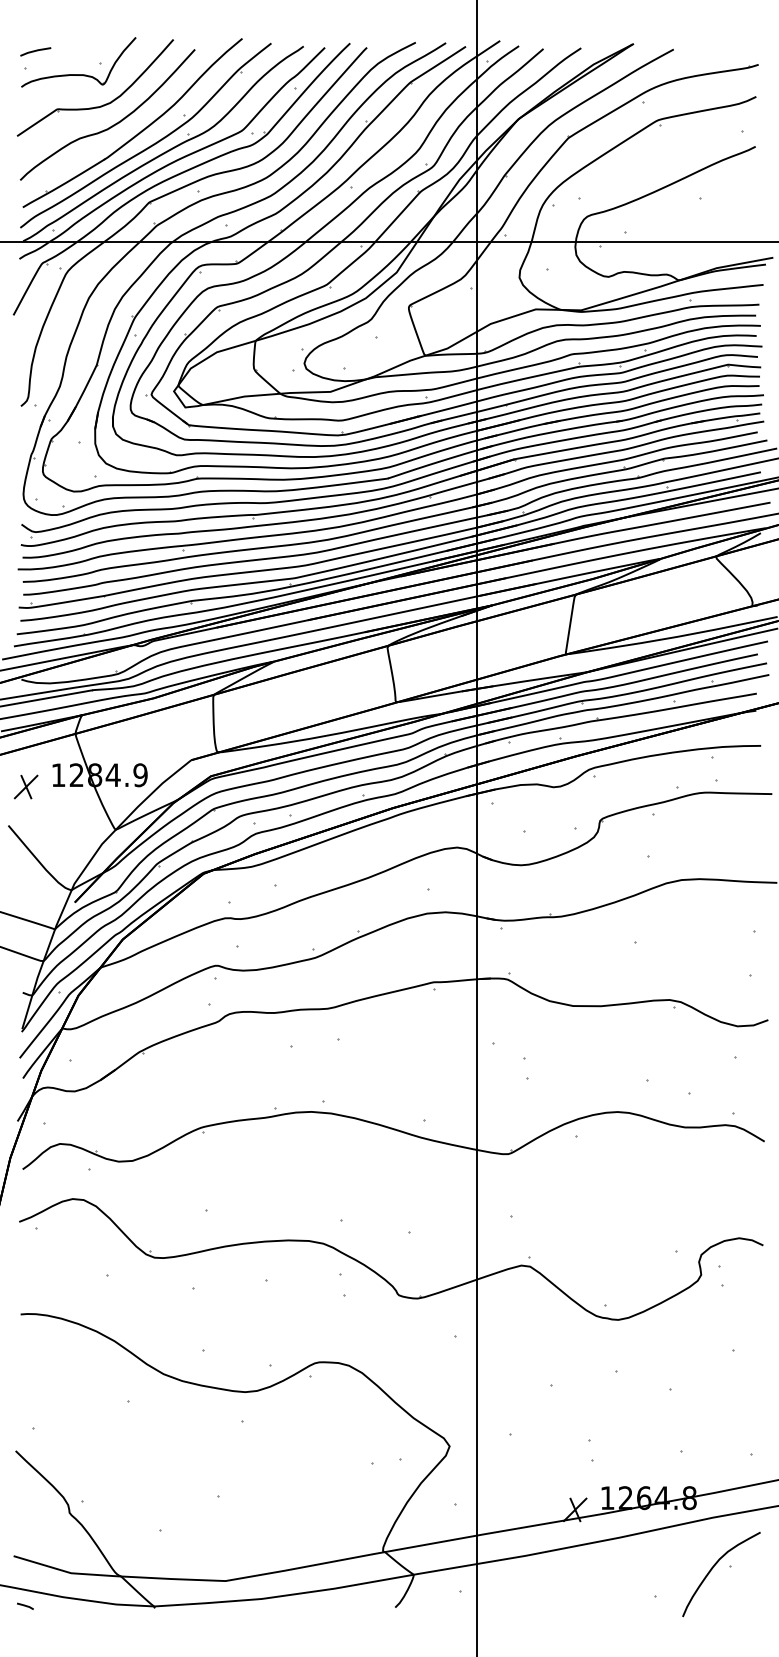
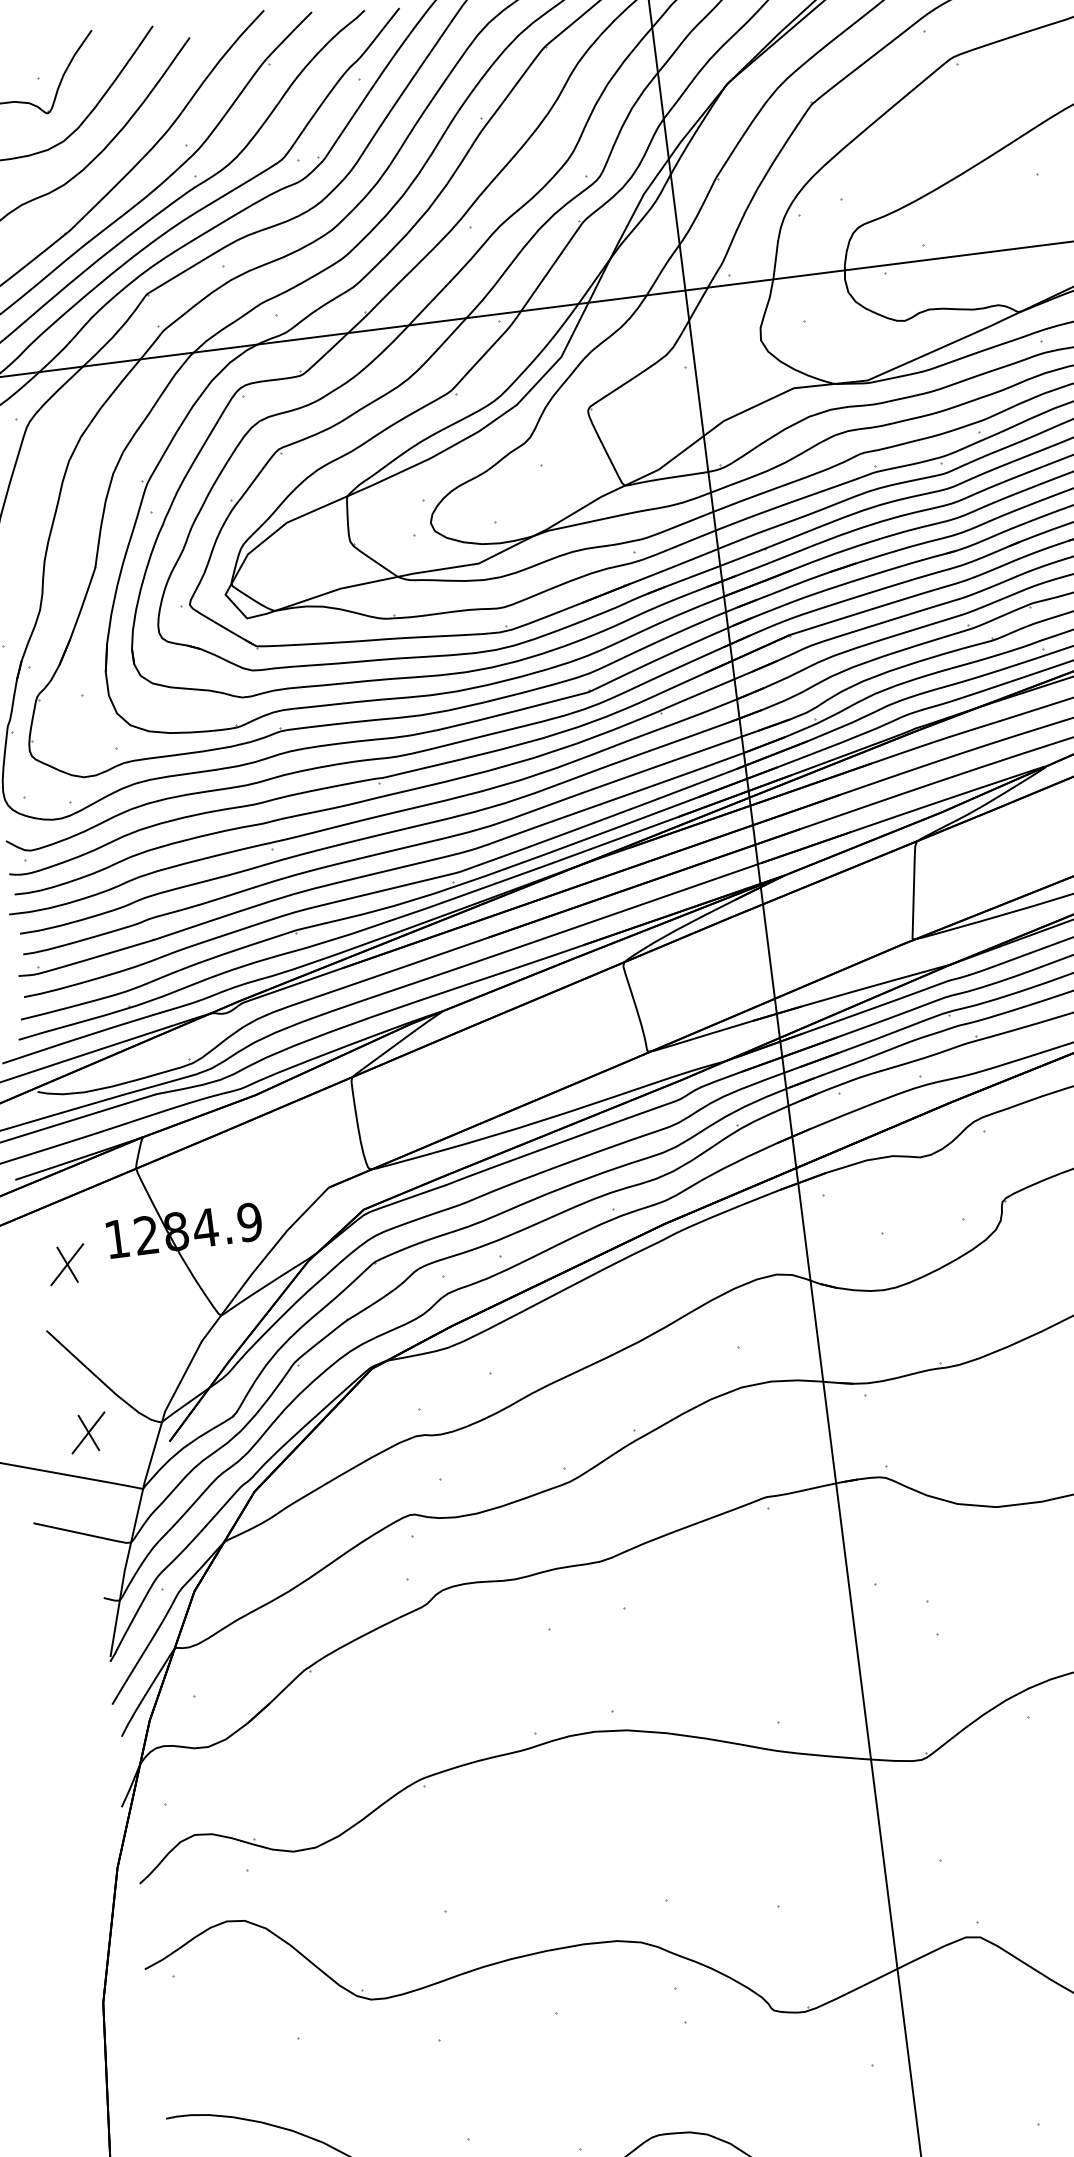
part: (25, 890) -> (87, 1432), added

